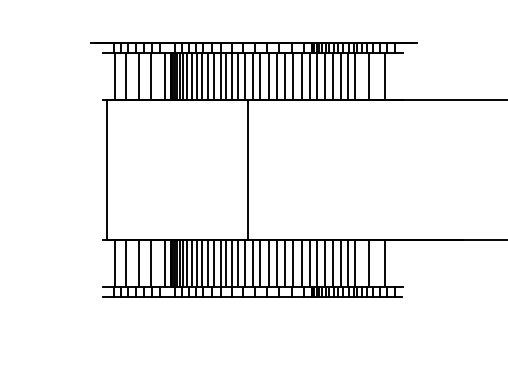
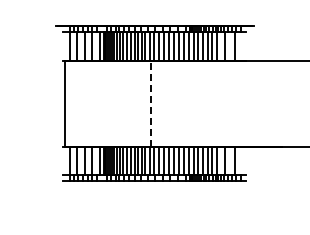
line: (248, 169) -> (151, 103), solid -> dashed

